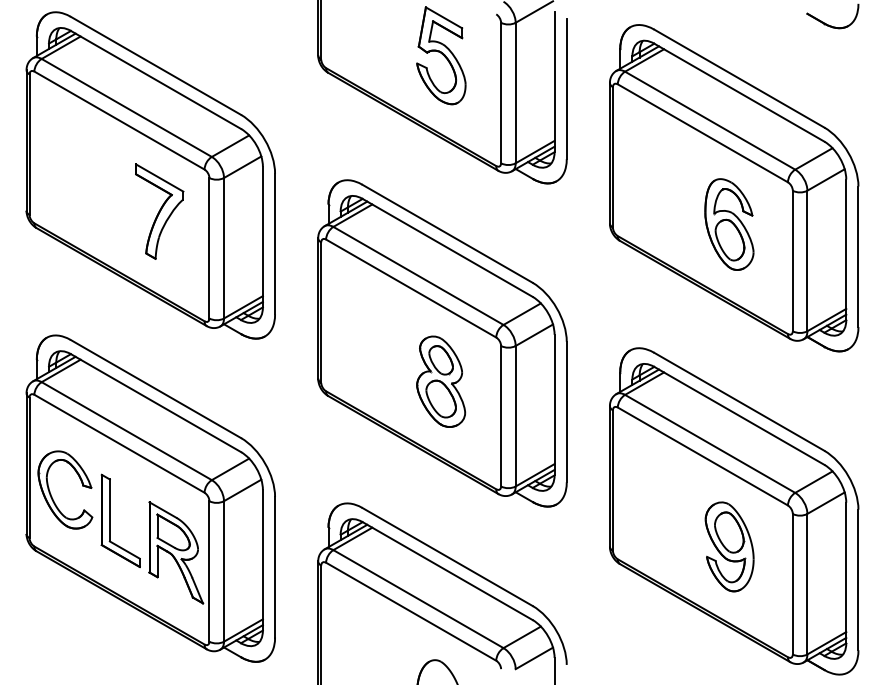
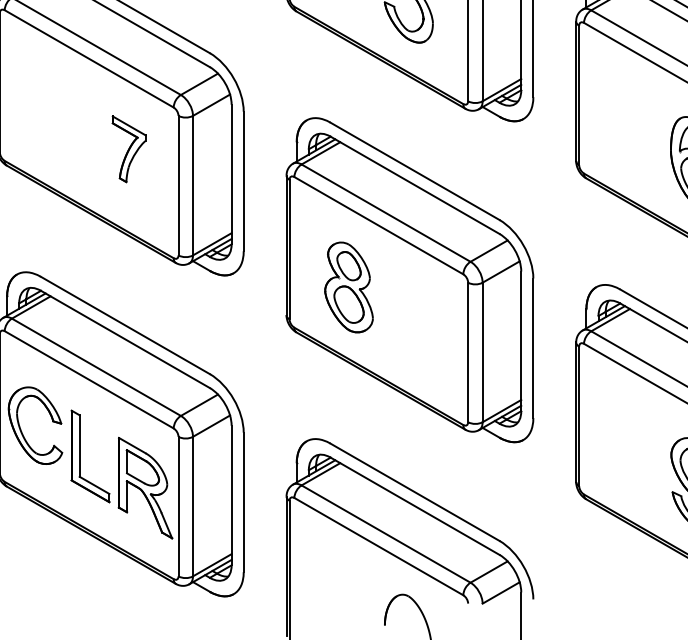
part: (159, 211) -> (128, 149), size x0.7
part: (441, 381) -> (349, 287), moved

